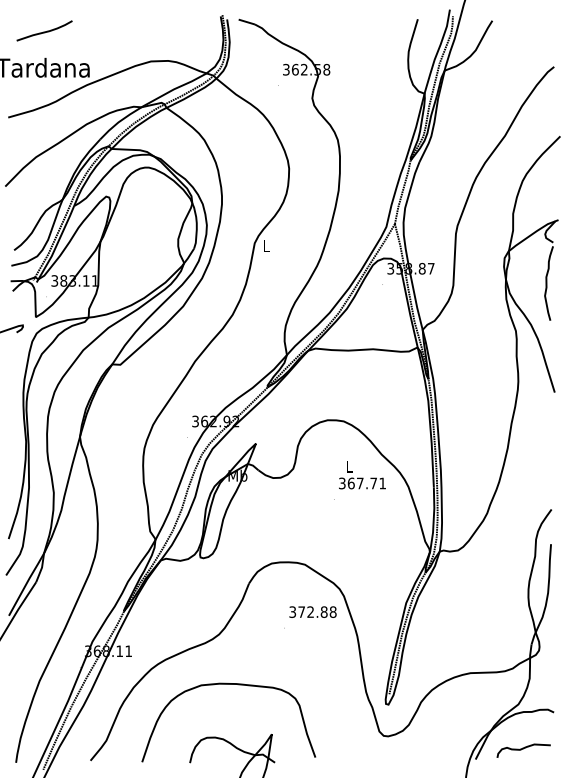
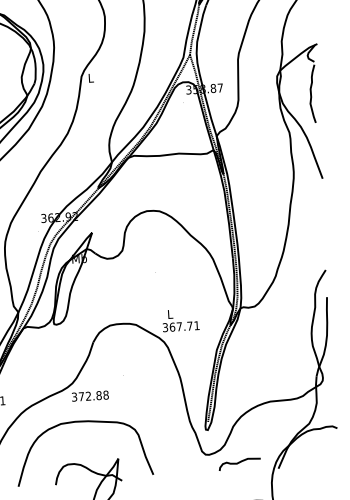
text: (362, 475) -> (180, 320), moved
text: (312, 611) -> (89, 395), moved
curve: (523, 749) -> (239, 463), moved

